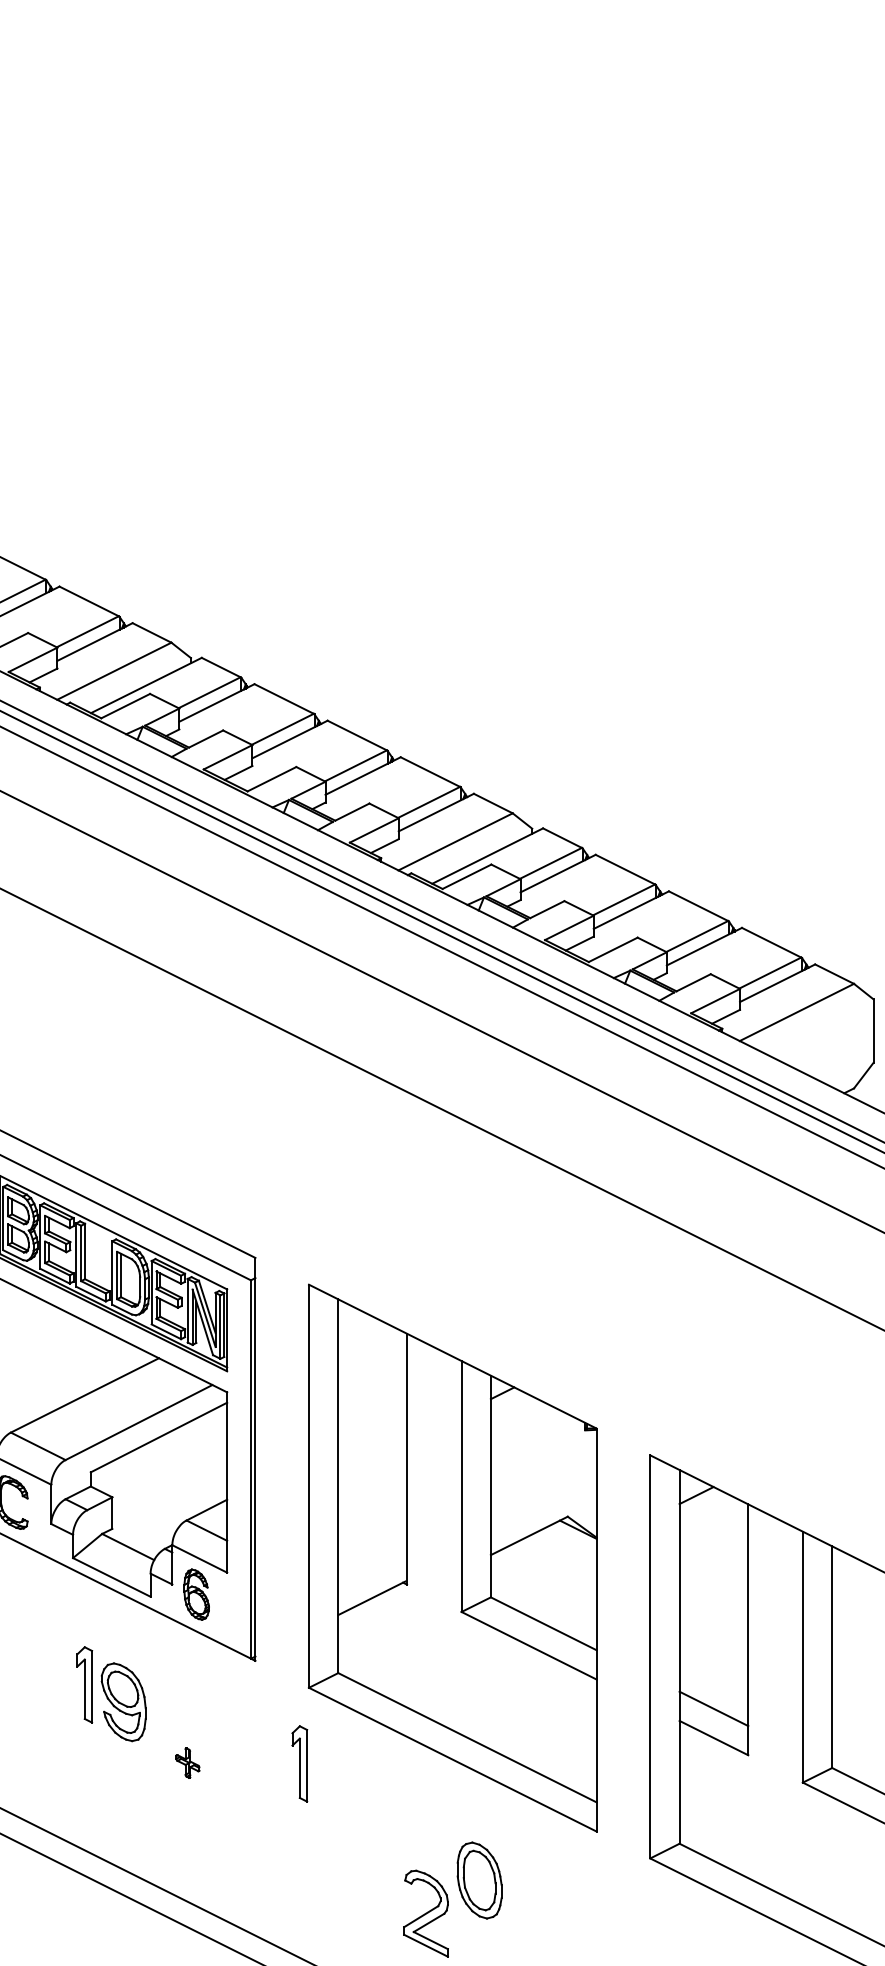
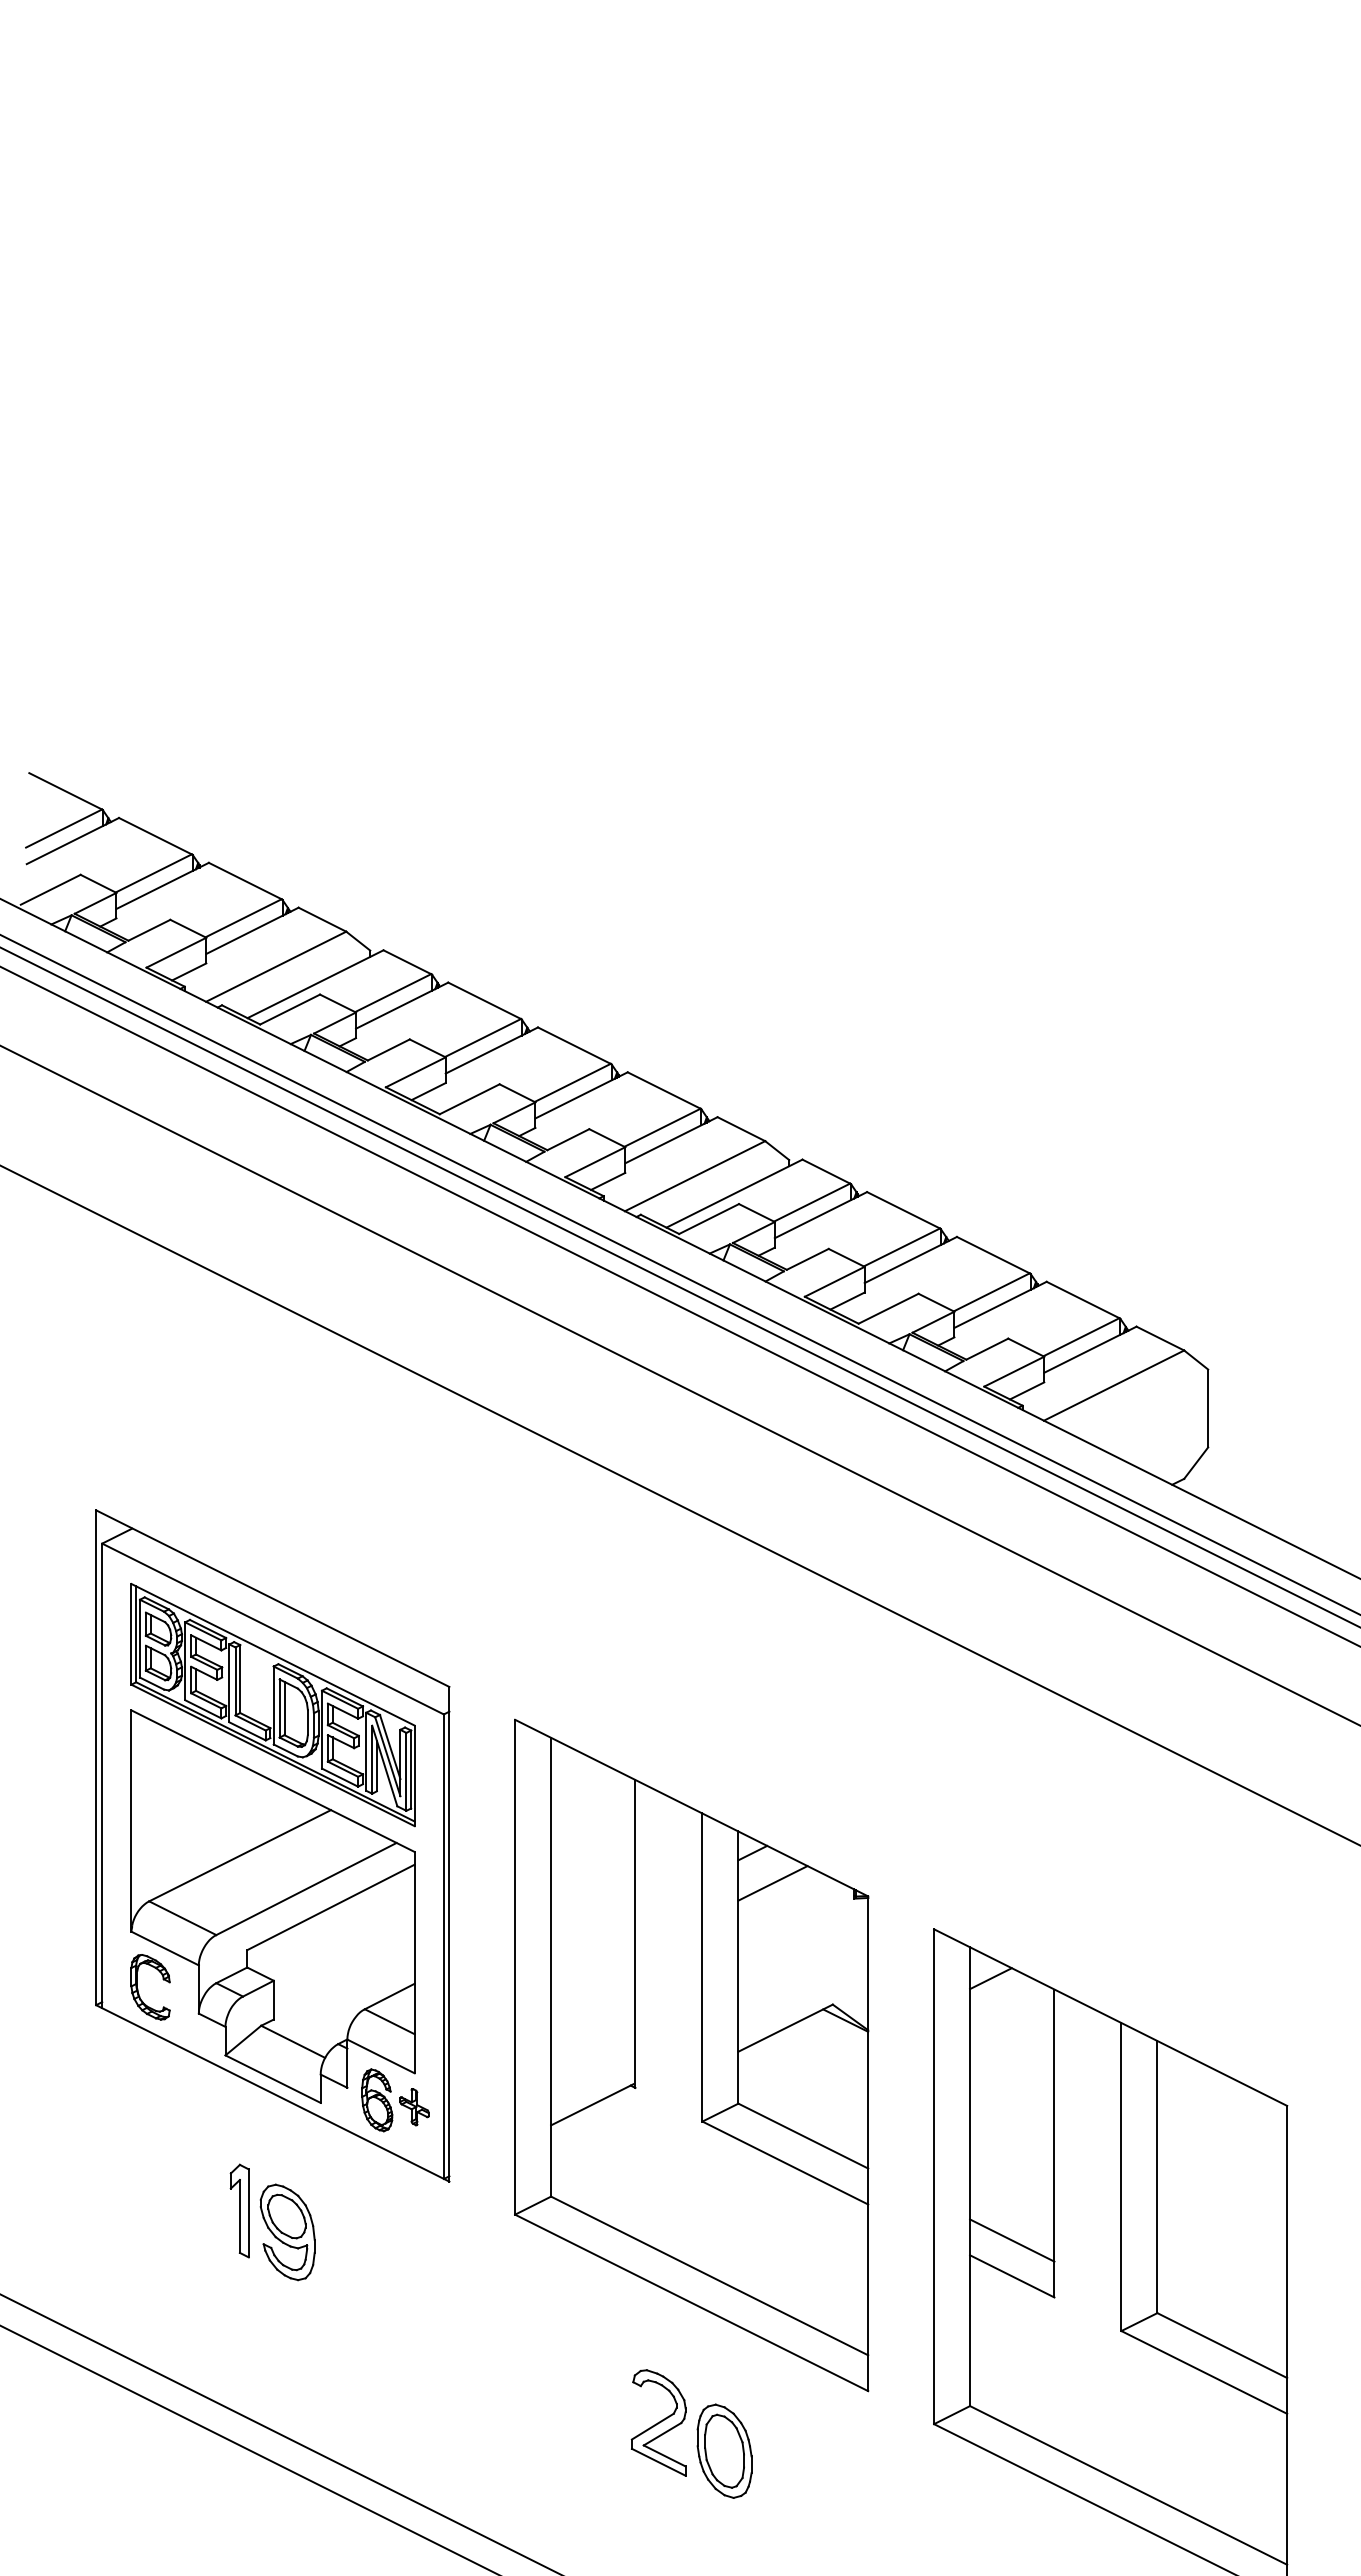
line: (518, 1418) -> (772, 1883), added
part: (187, 1763) -> (414, 2107), moved
part: (299, 1763) -> (503, 2307), removed
part: (425, 1913) -> (658, 2422), moved

